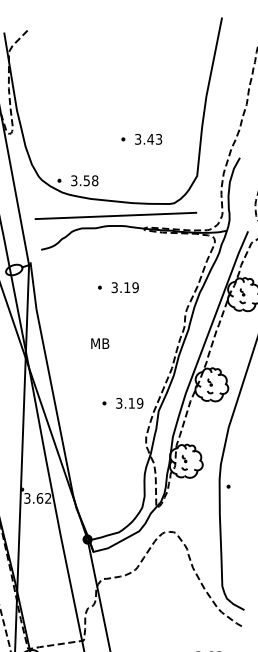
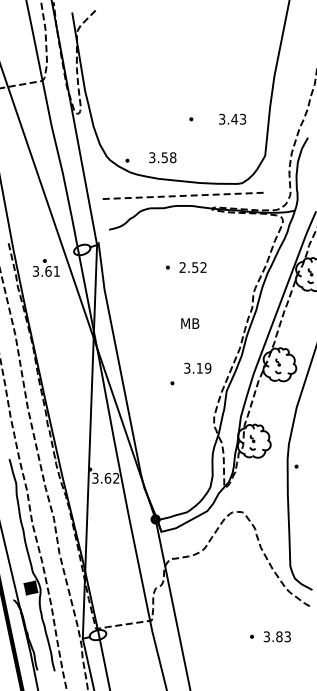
text: (148, 138) -> (232, 118), moved
text: (84, 180) -> (162, 157), moved
line: (116, 215) -> (184, 195), solid -> dashed
text: (124, 287) -> (192, 267), 3.19 -> 2.52
text: (100, 343) -> (190, 323), moved
text: (129, 402) -> (197, 367), moved

